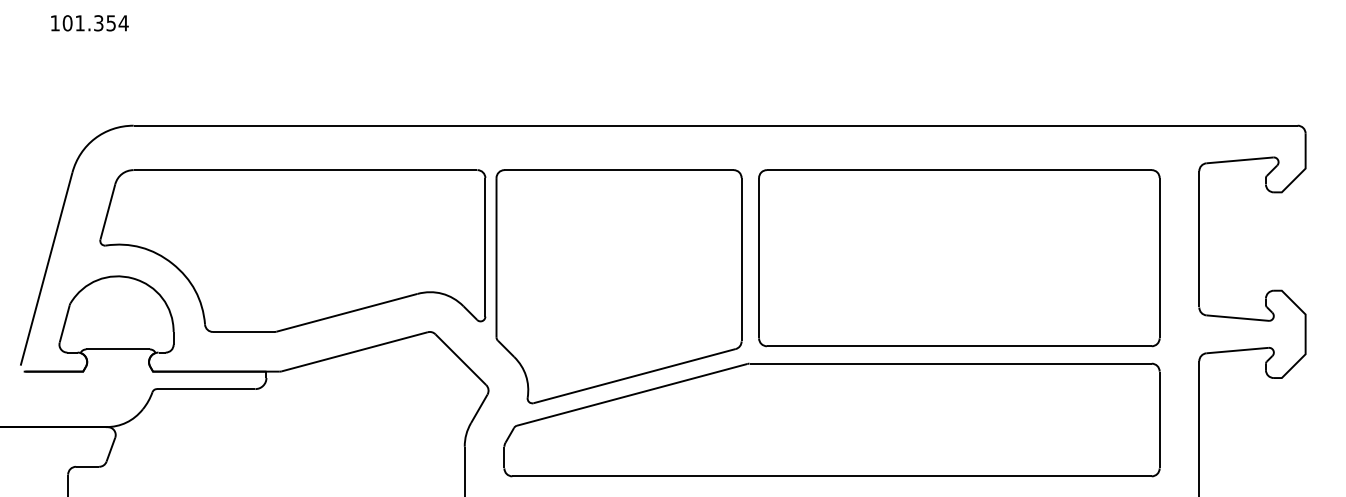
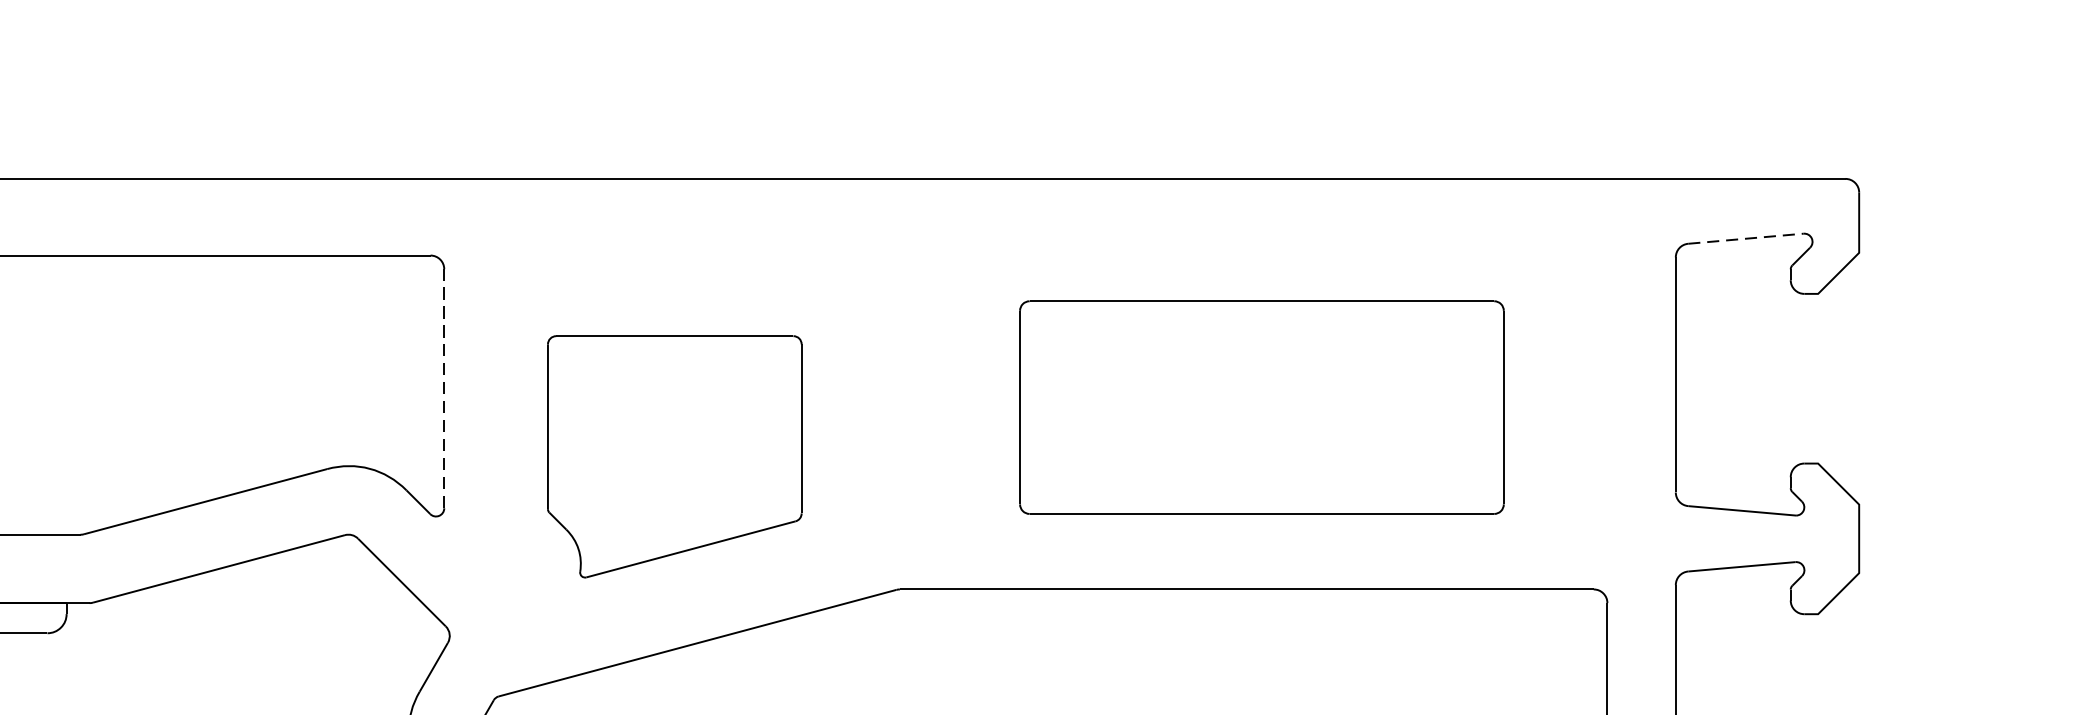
line: (1239, 160) -> (1745, 238), solid -> dashed
line: (485, 246) -> (444, 387), solid -> dashed
part: (959, 258) -> (1262, 407), size x0.7
part: (618, 286) -> (673, 456), size x0.6

